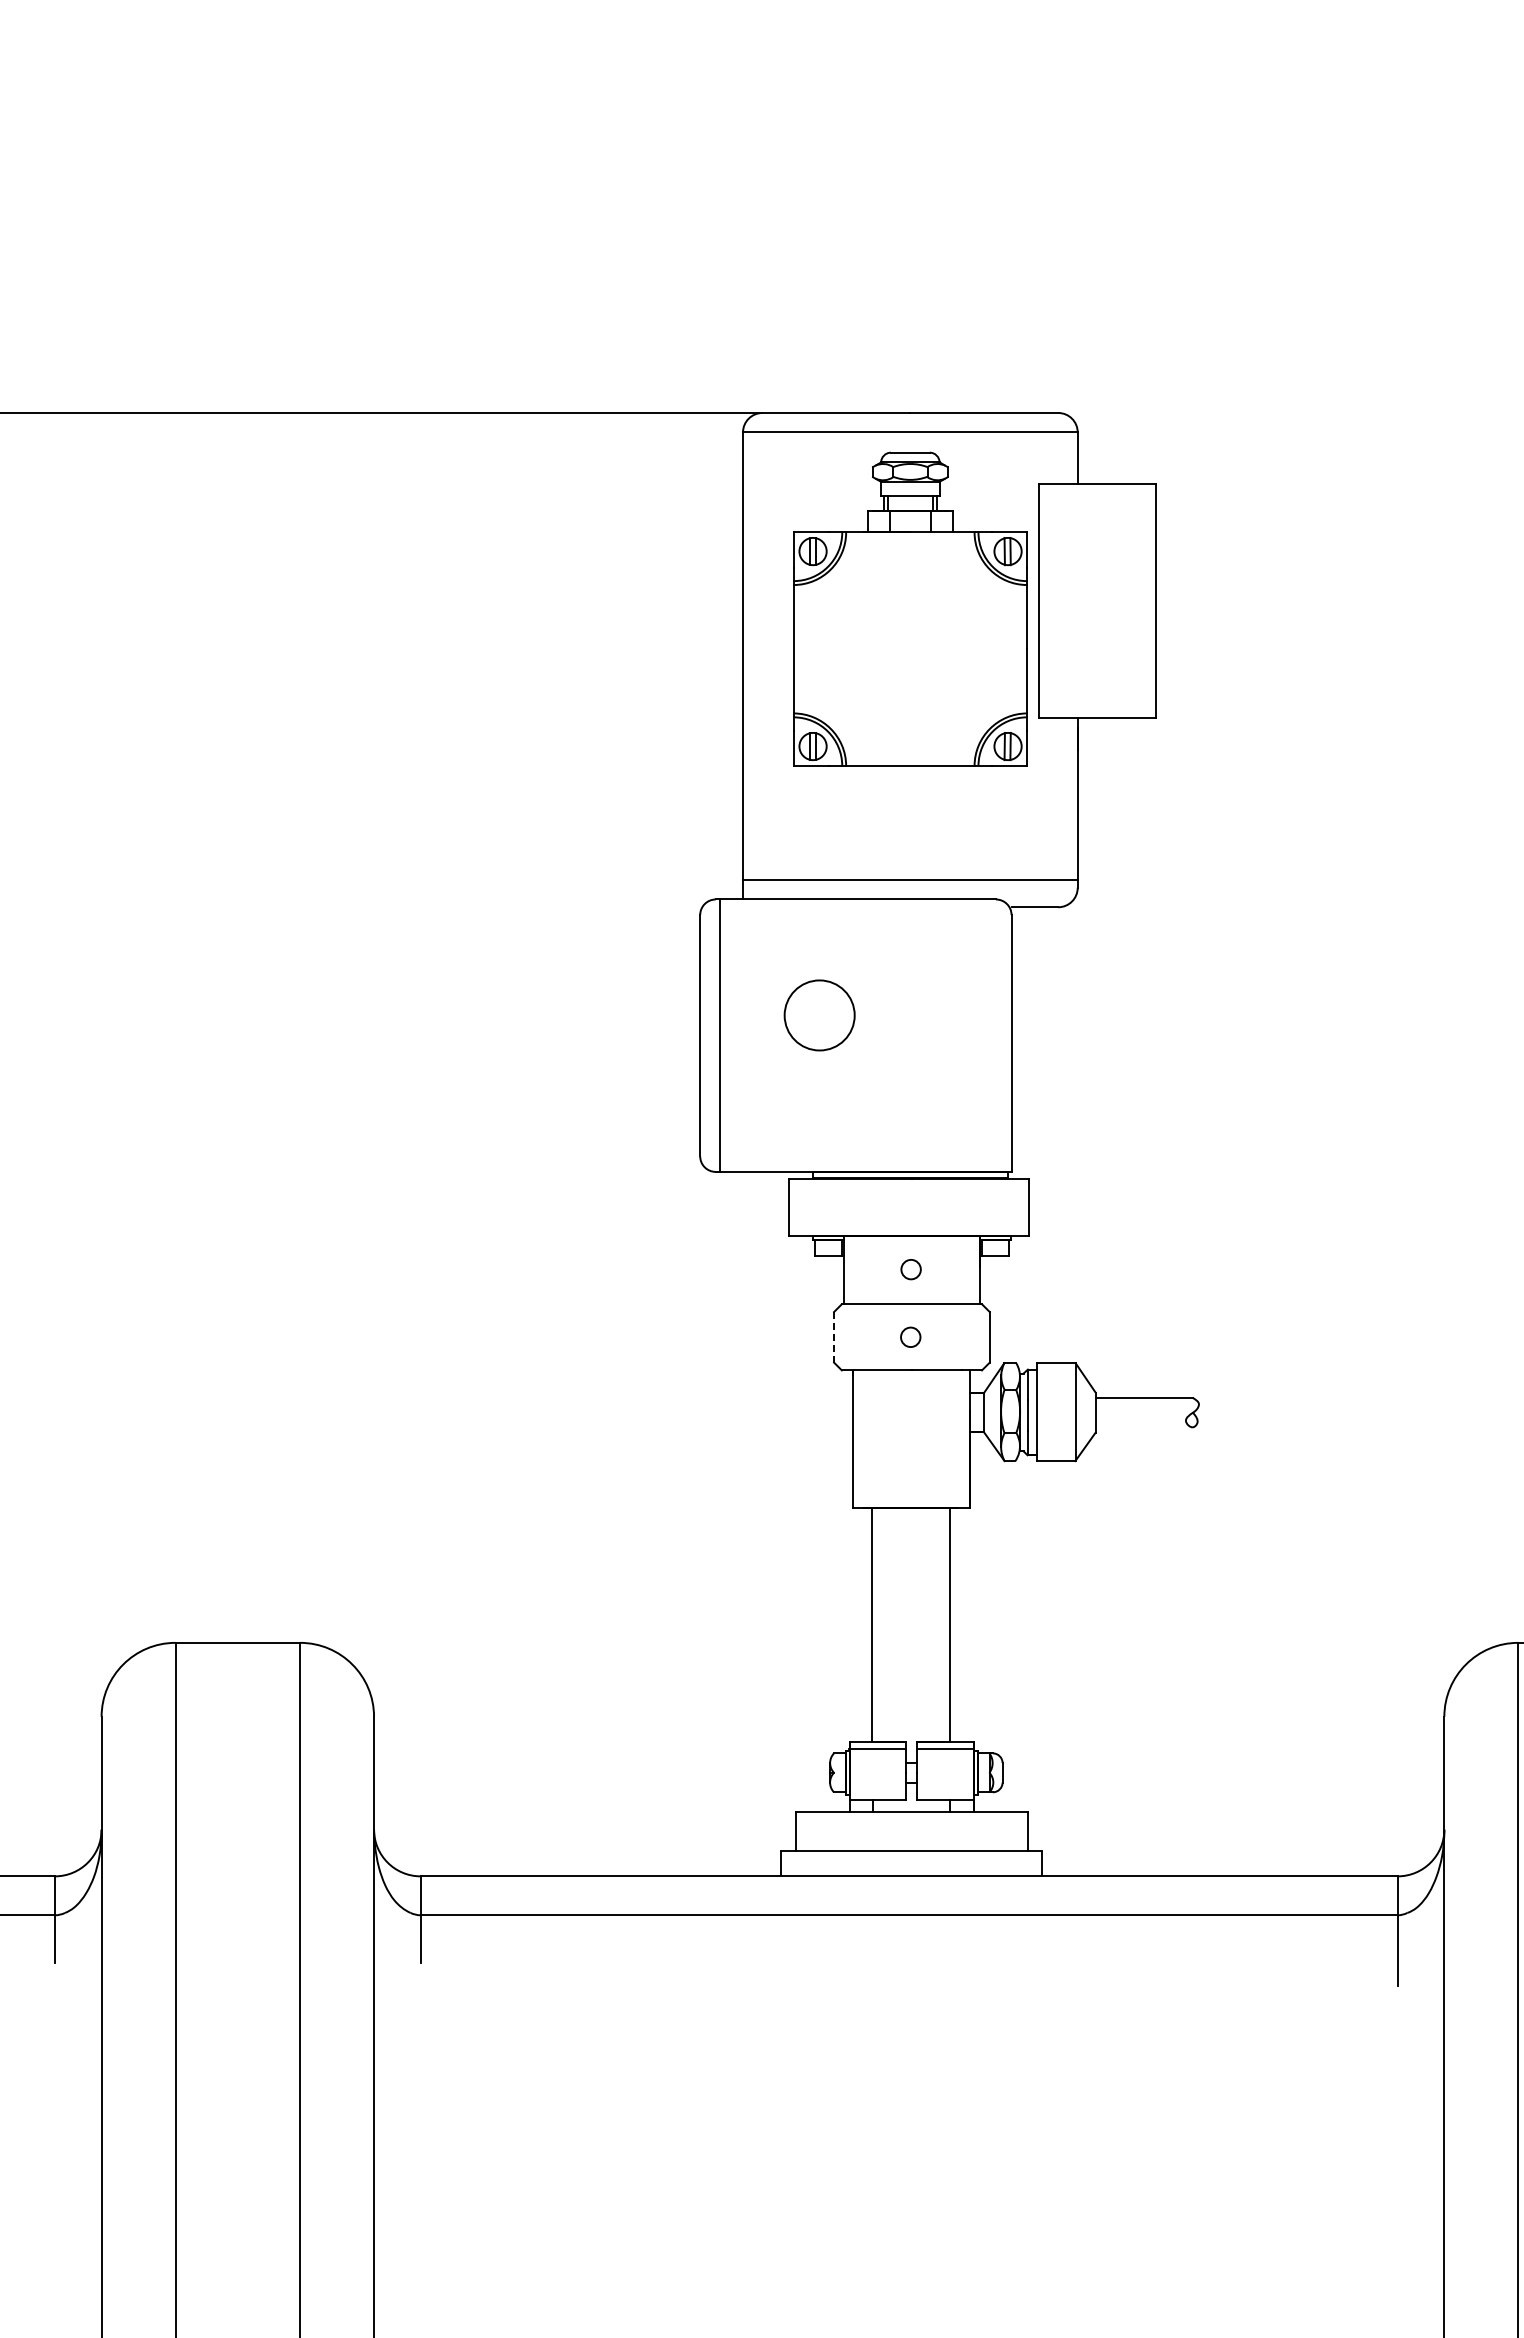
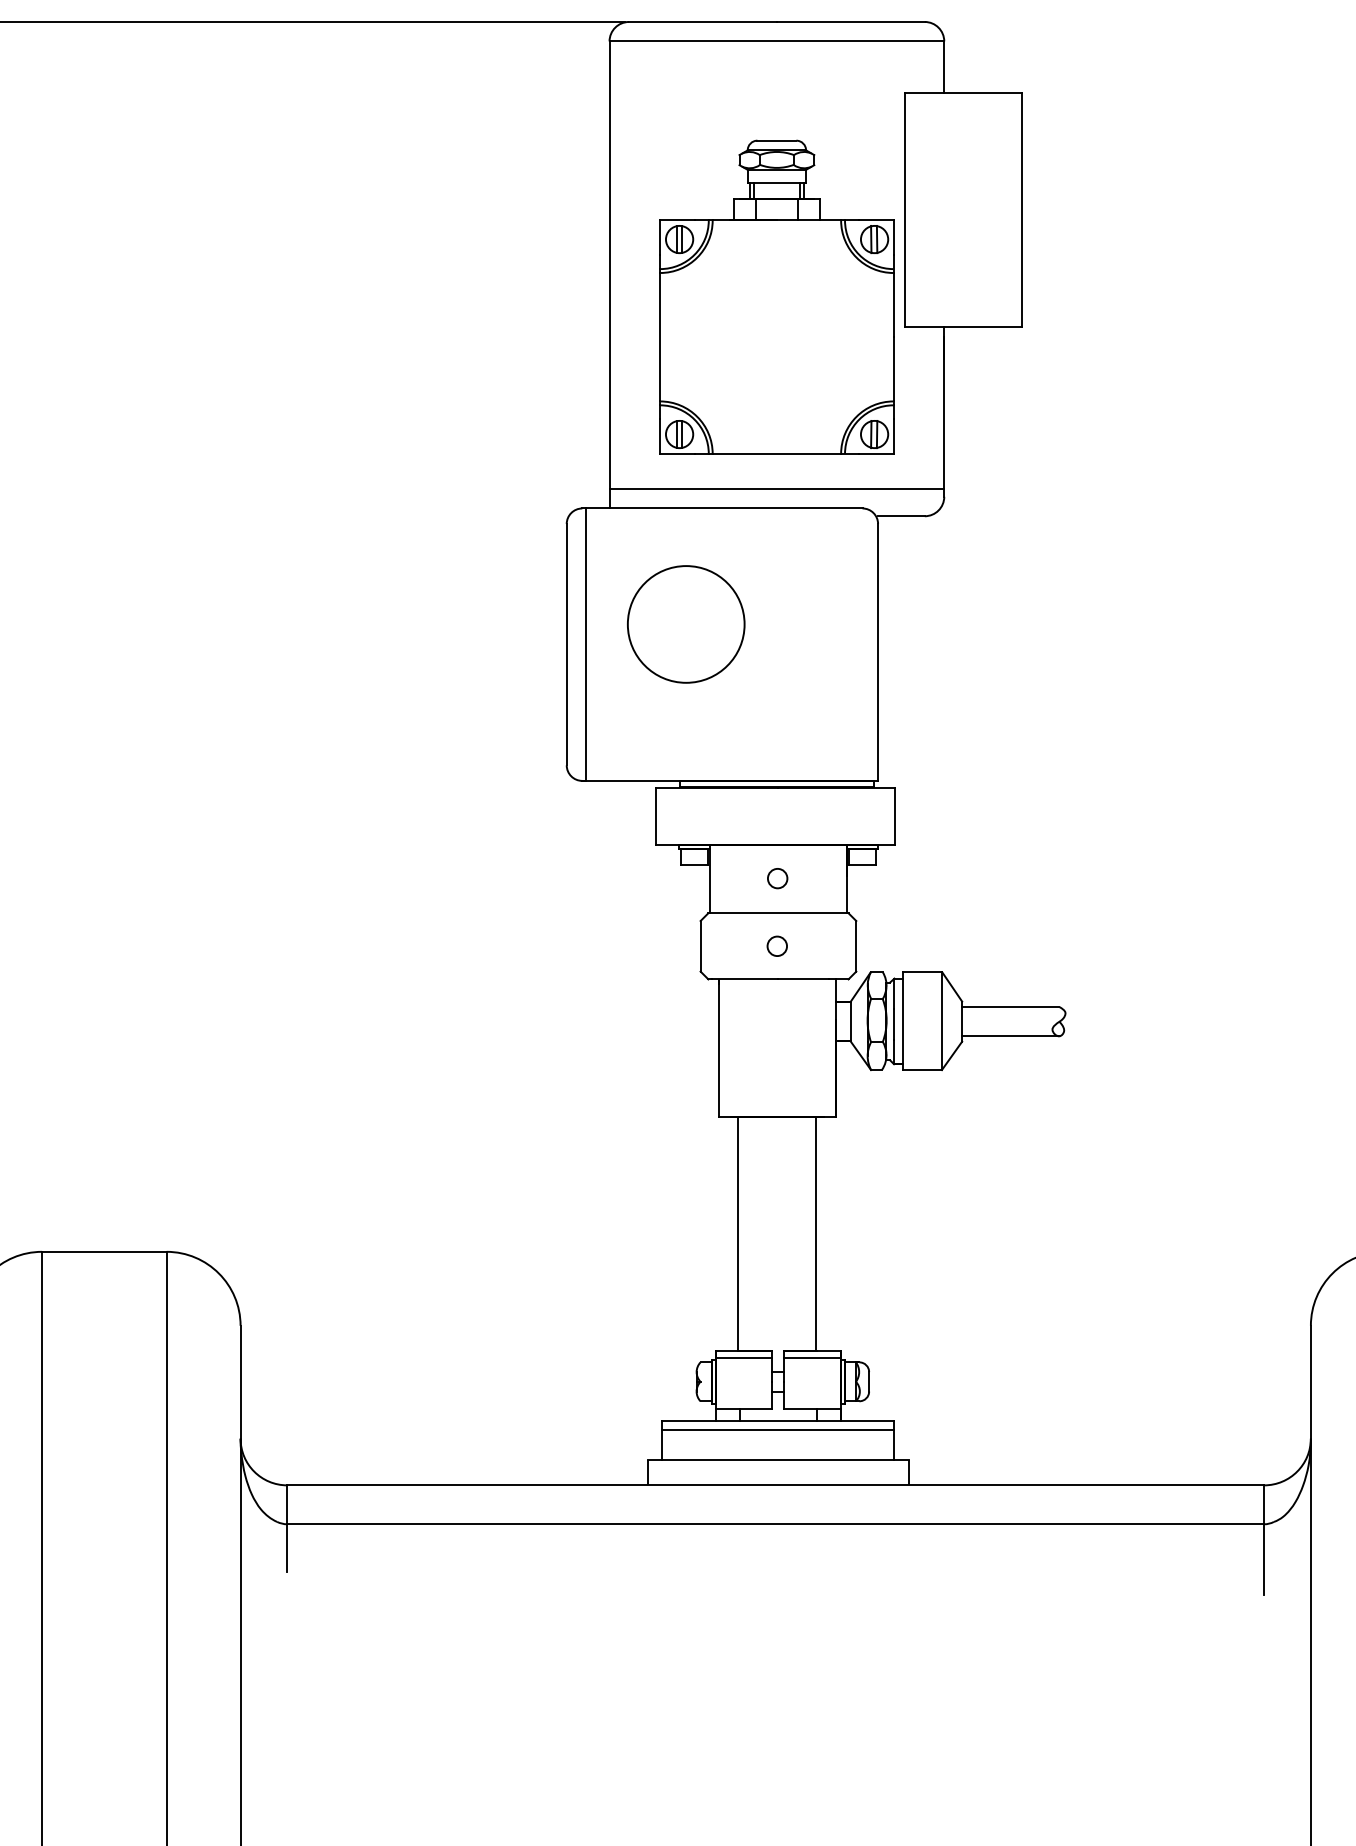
part: (910, 608) -> (777, 296), moved
circle: (819, 1015) -> (686, 624), size x1.67
line: (834, 1336) -> (701, 945), dashed -> solid
line: (1143, 1427) -> (1010, 1036), added
line: (911, 1821) -> (778, 1430), added

